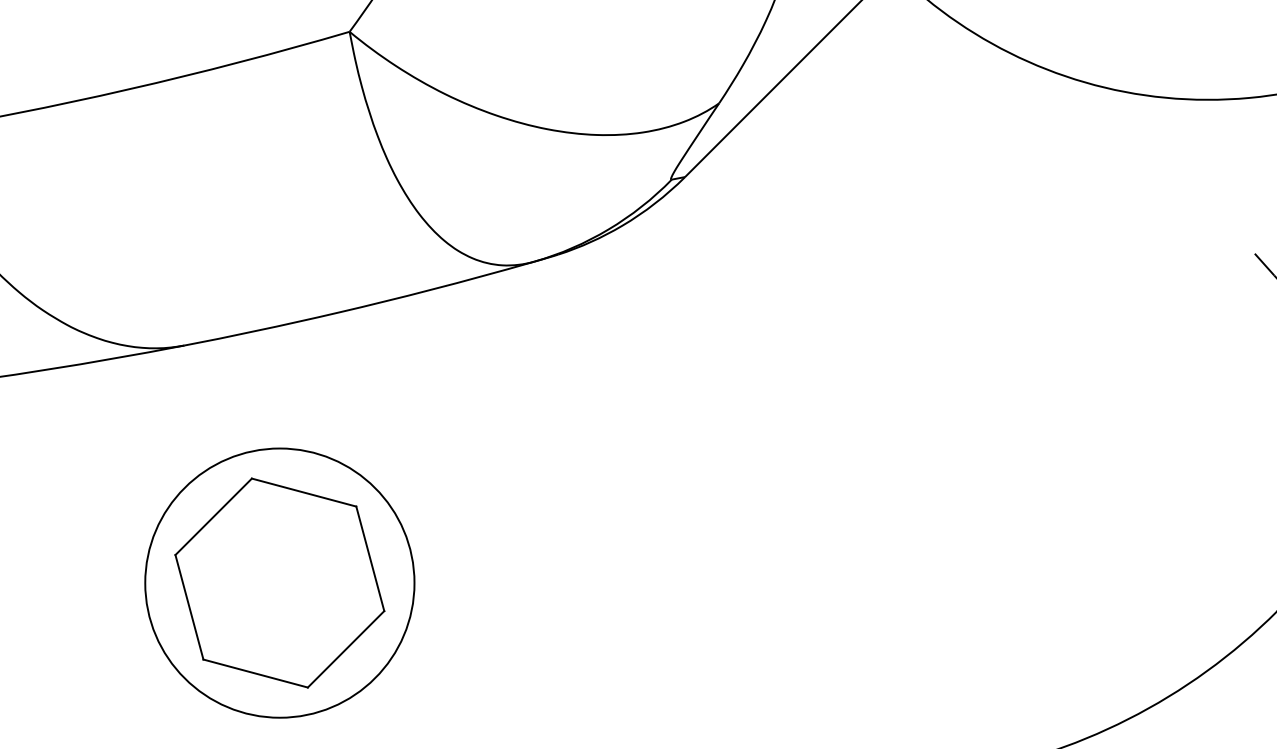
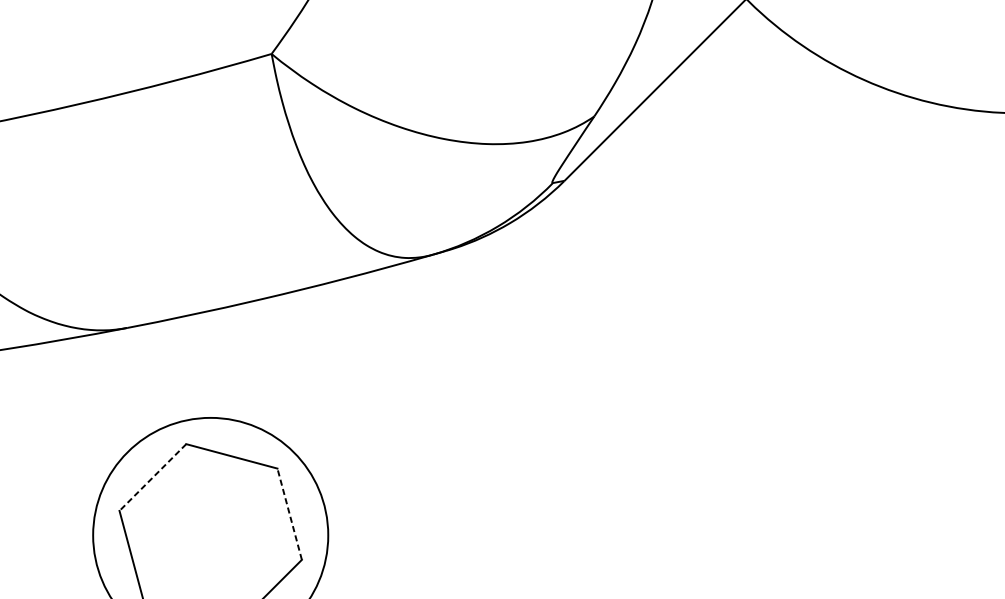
line: (213, 517) -> (152, 478), solid -> dashed
line: (370, 558) -> (289, 513), solid -> dashed

